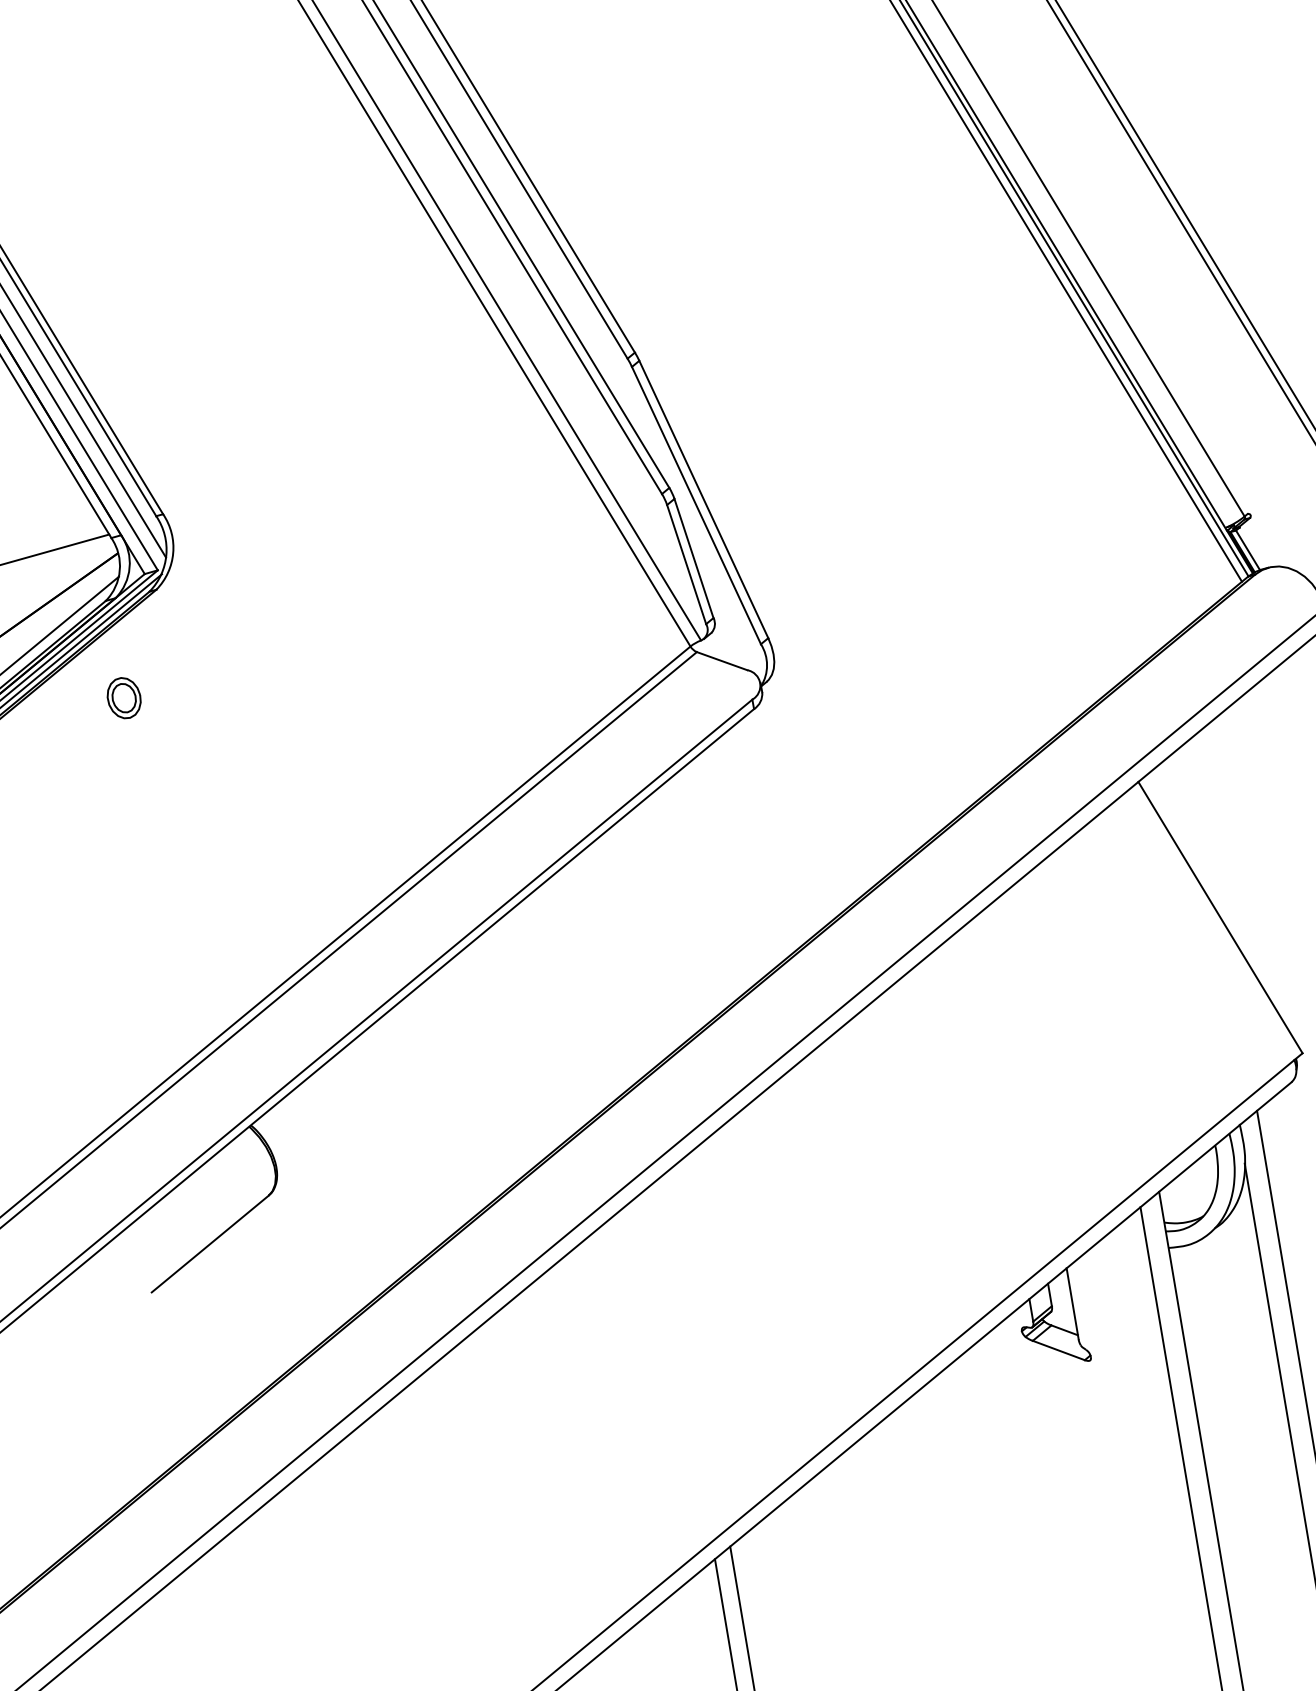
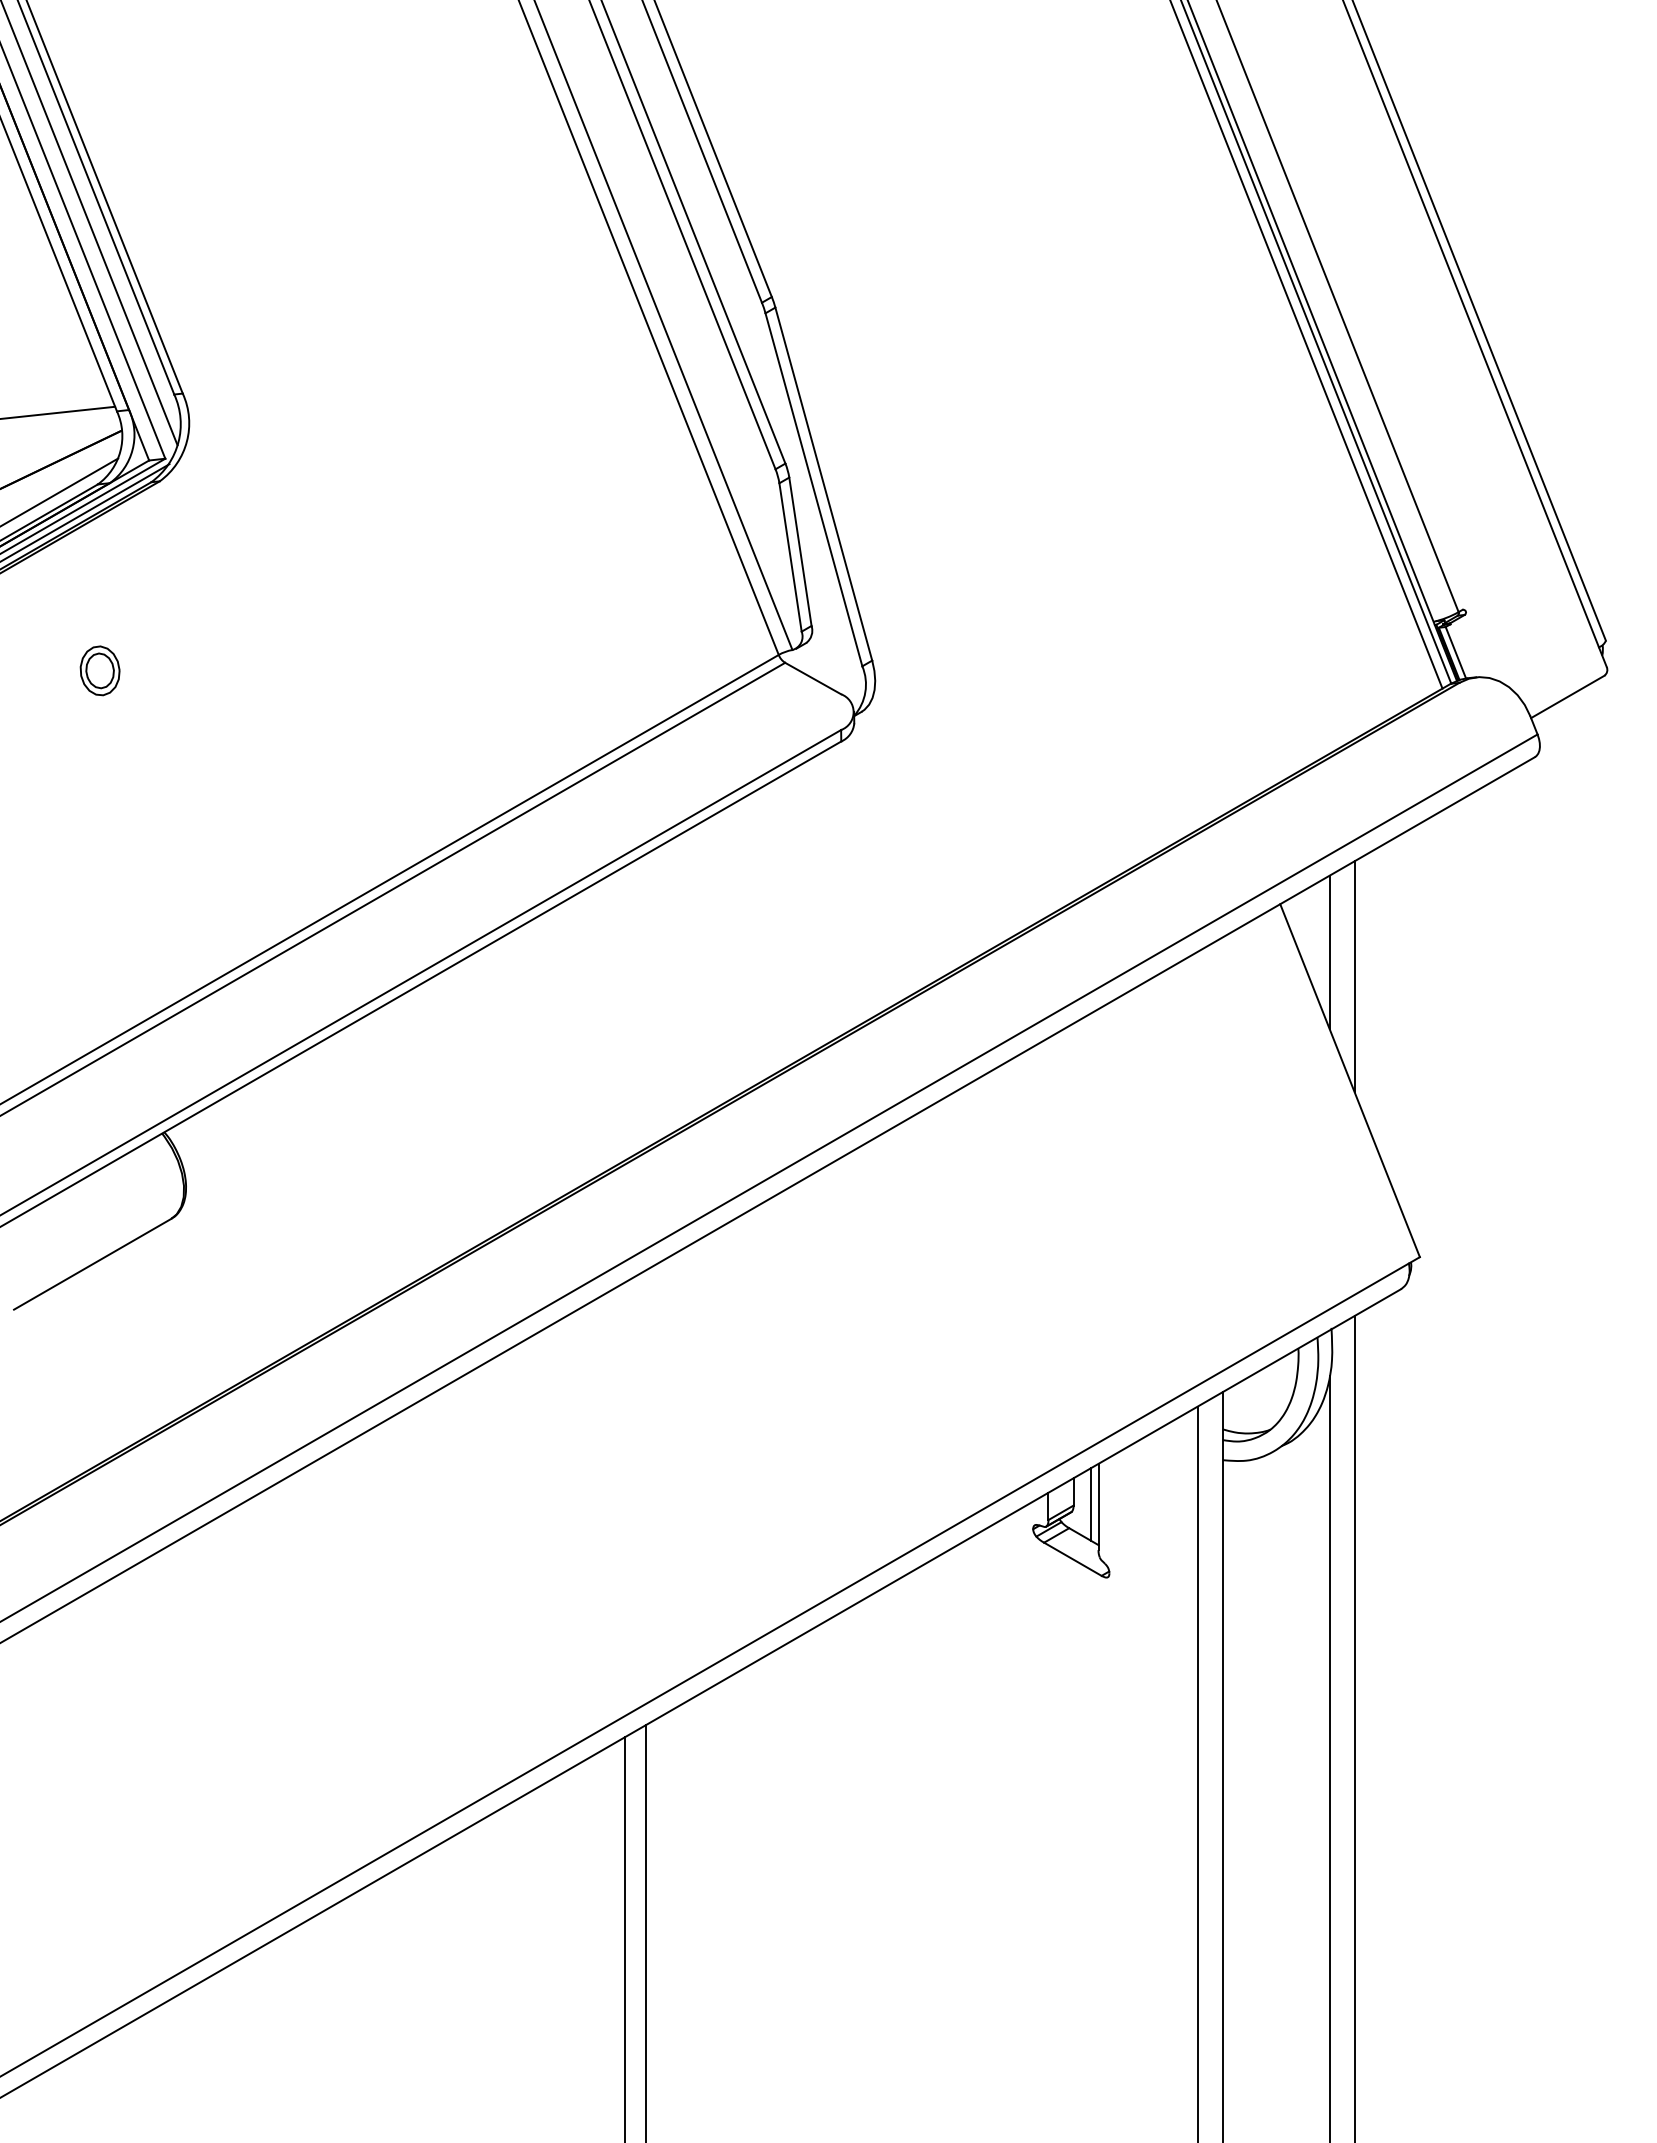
part: (123, 697) -> (99, 670), moved
line: (1185, 814) -> (1329, 951), added
line: (1209, 831) -> (1354, 976), added
line: (1066, 1301) -> (1091, 1503), added

